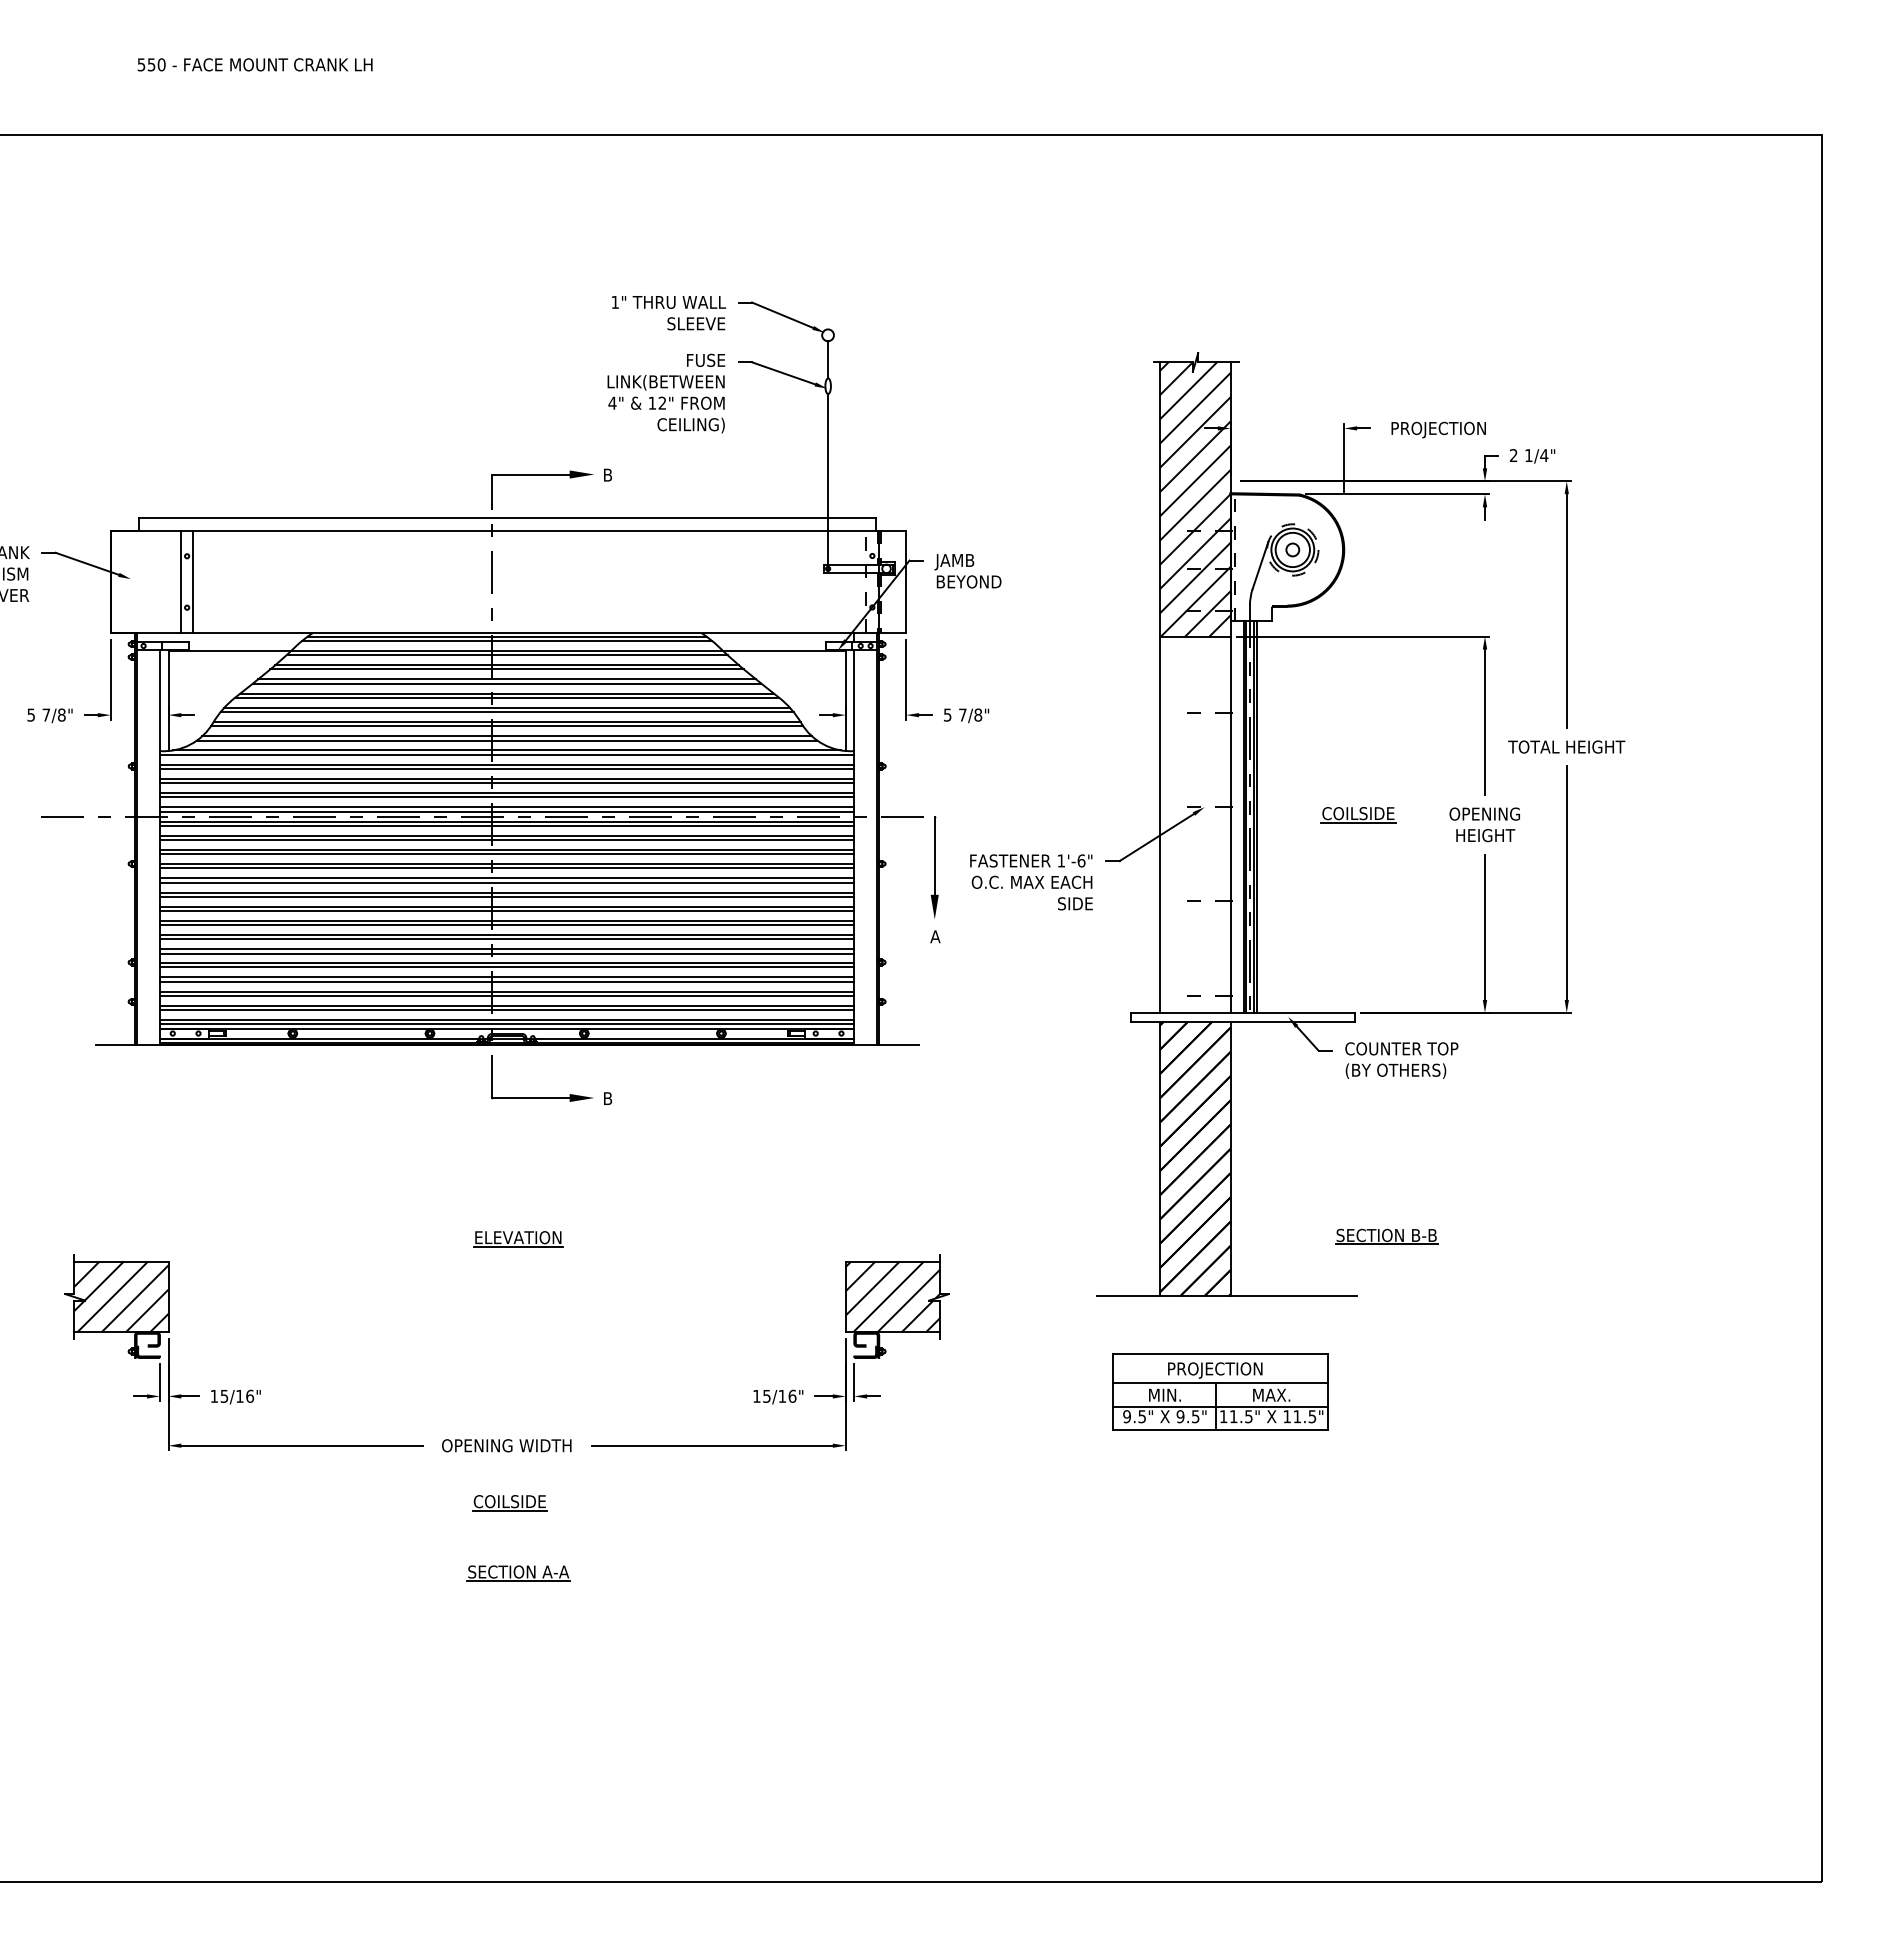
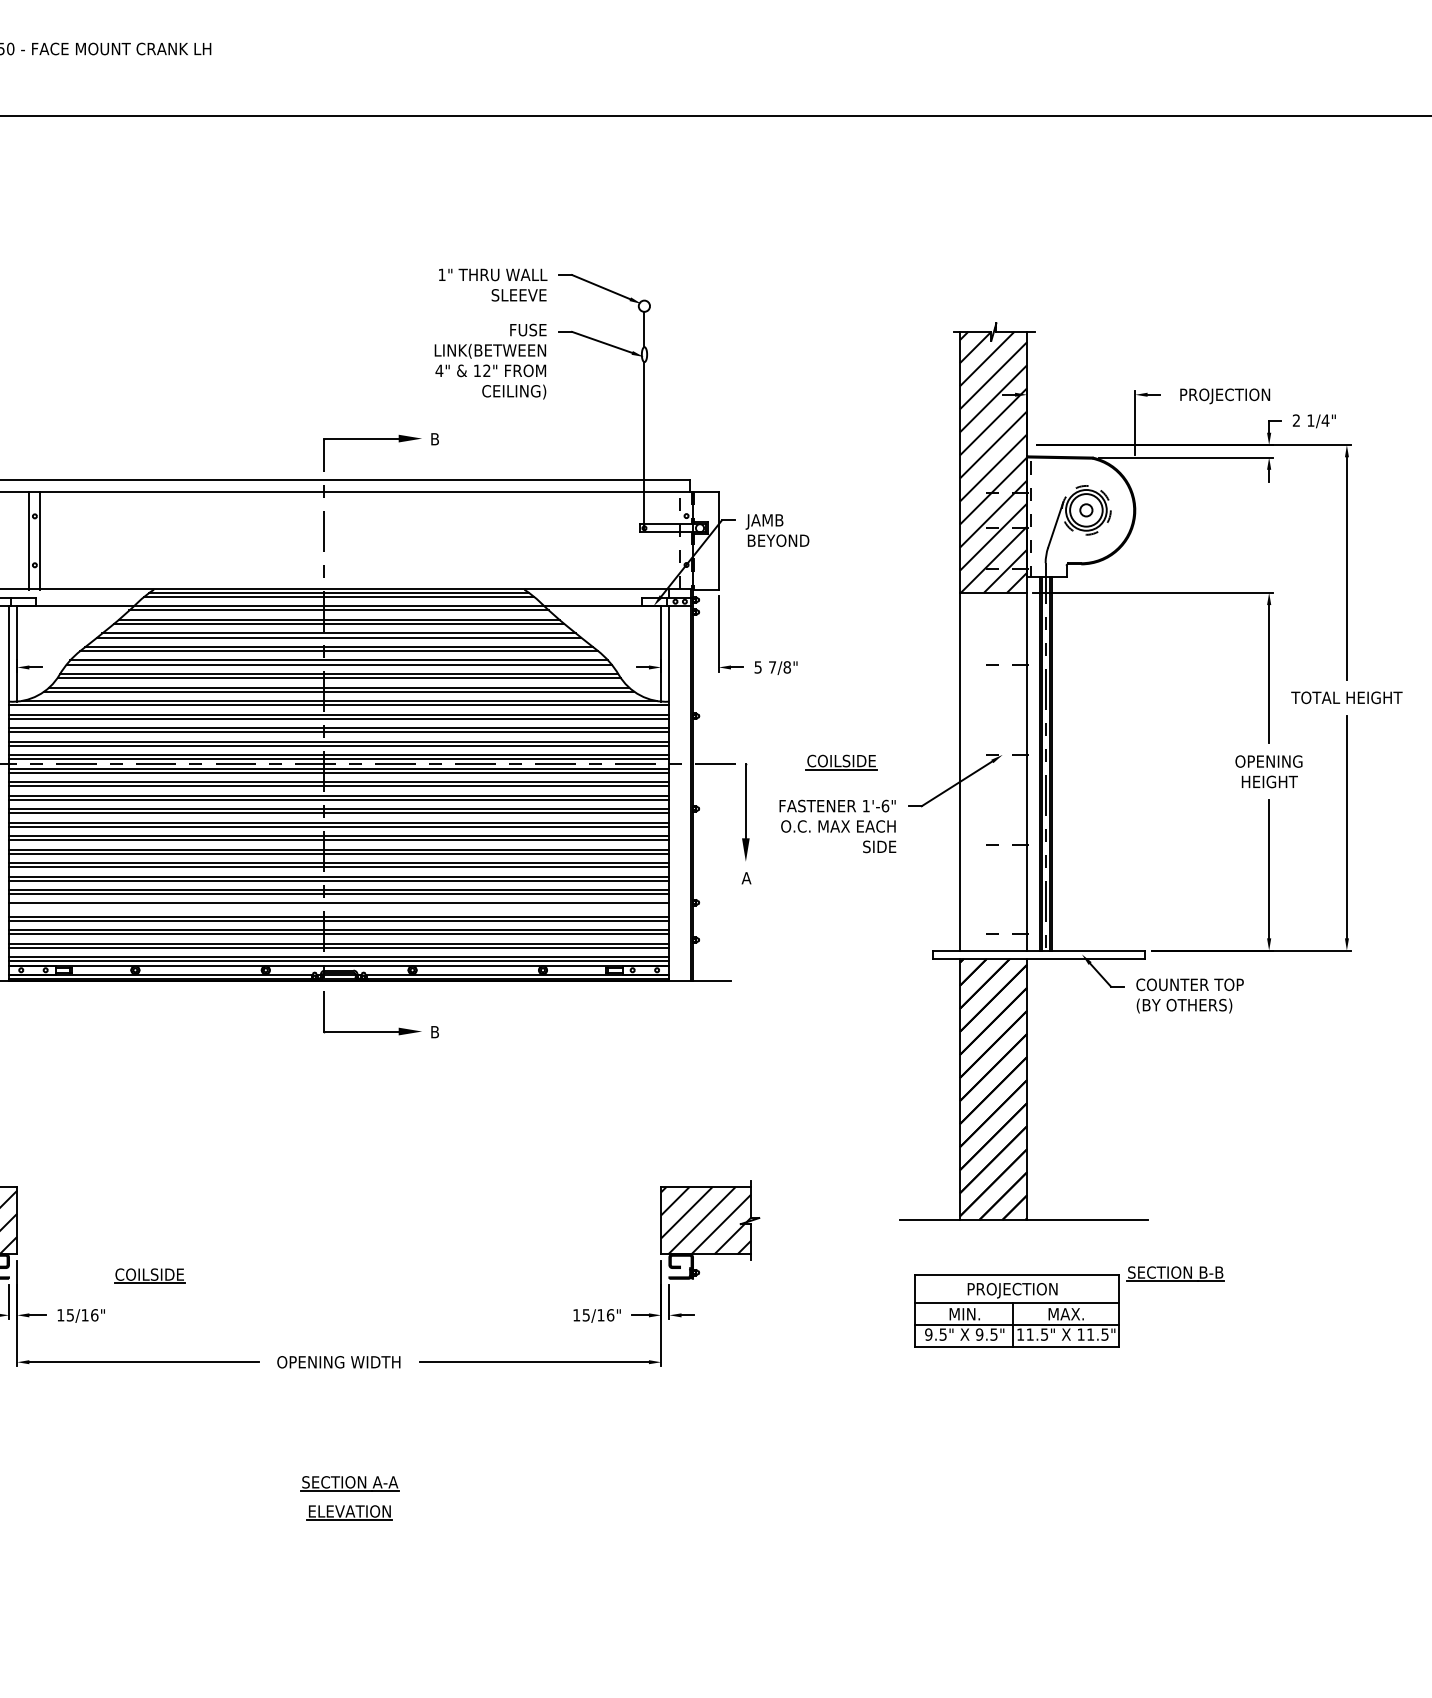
part: (1358, 815) -> (841, 762), moved
line: (506, 967) -> (338, 907), removed
part: (1386, 1236) -> (1175, 1273), moved
part: (518, 1239) -> (350, 1513), moved
part: (509, 1503) -> (149, 1276), moved

